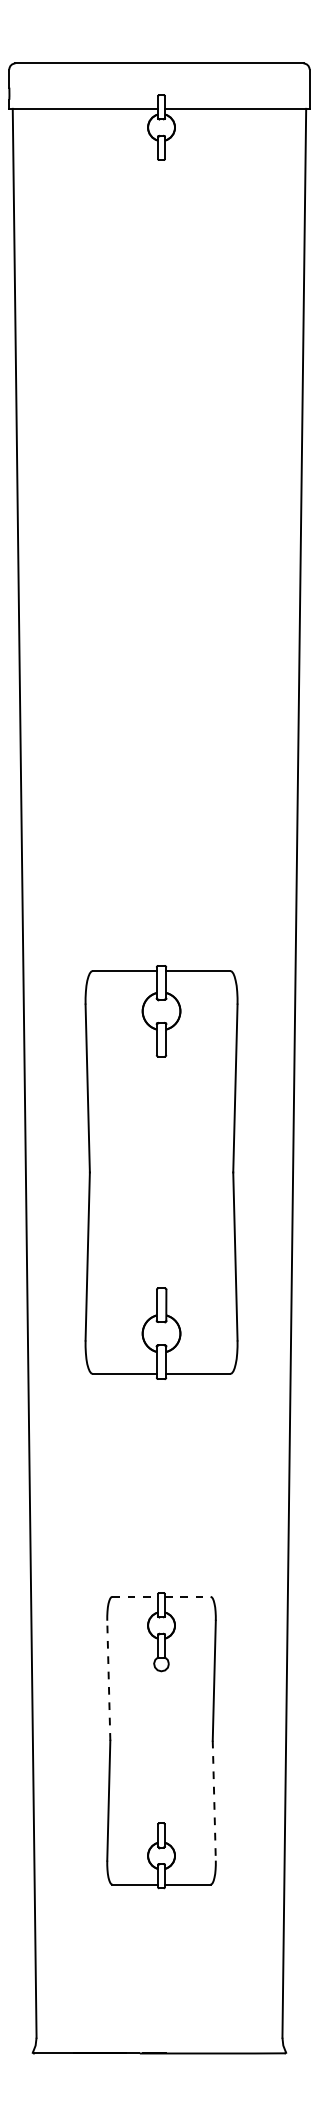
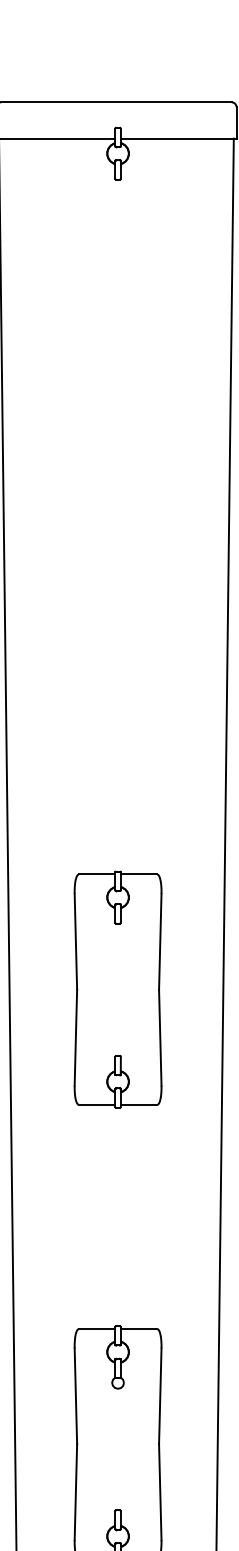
part: (161, 1172) -> (118, 989), size x0.71
line: (135, 1596) -> (97, 1328), dashed -> solid
line: (187, 1596) -> (138, 1328), dashed -> solid
line: (108, 1680) -> (75, 1396), dashed -> solid
line: (214, 1800) -> (160, 1492), dashed -> solid

